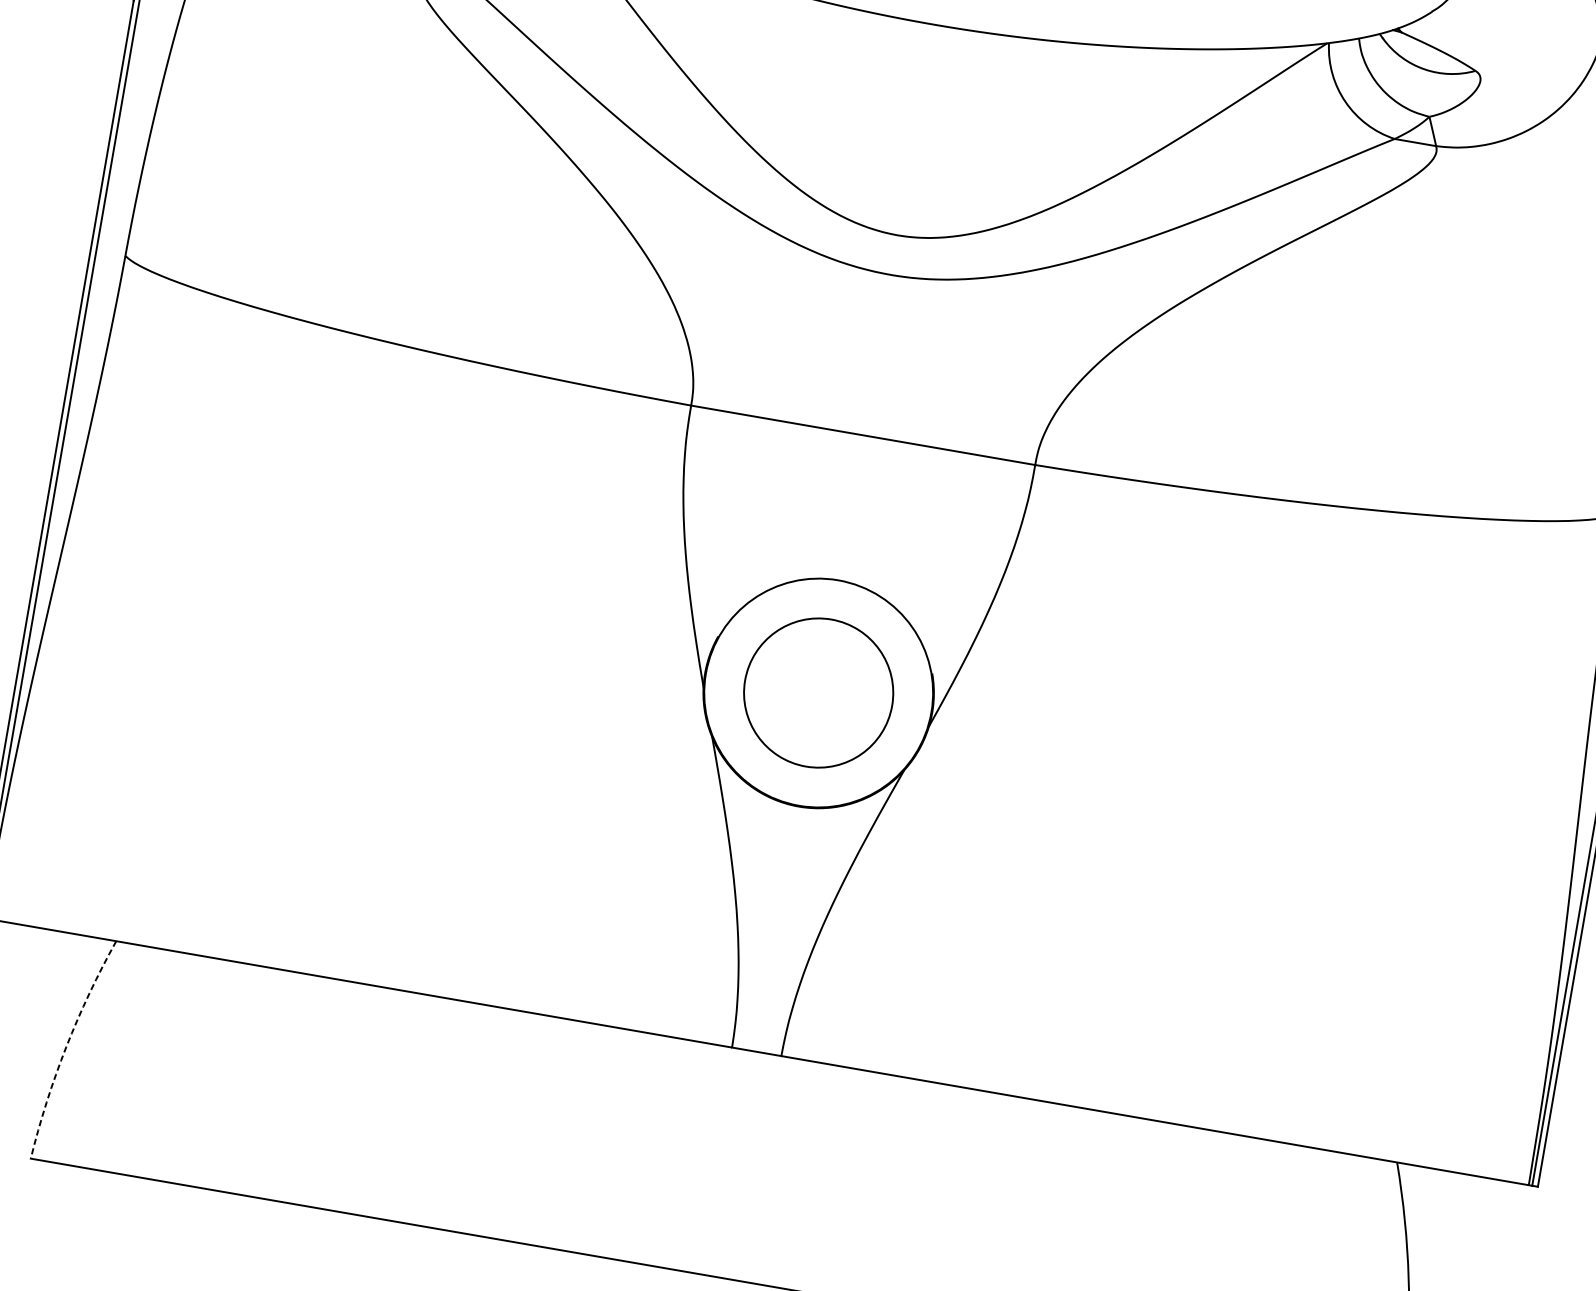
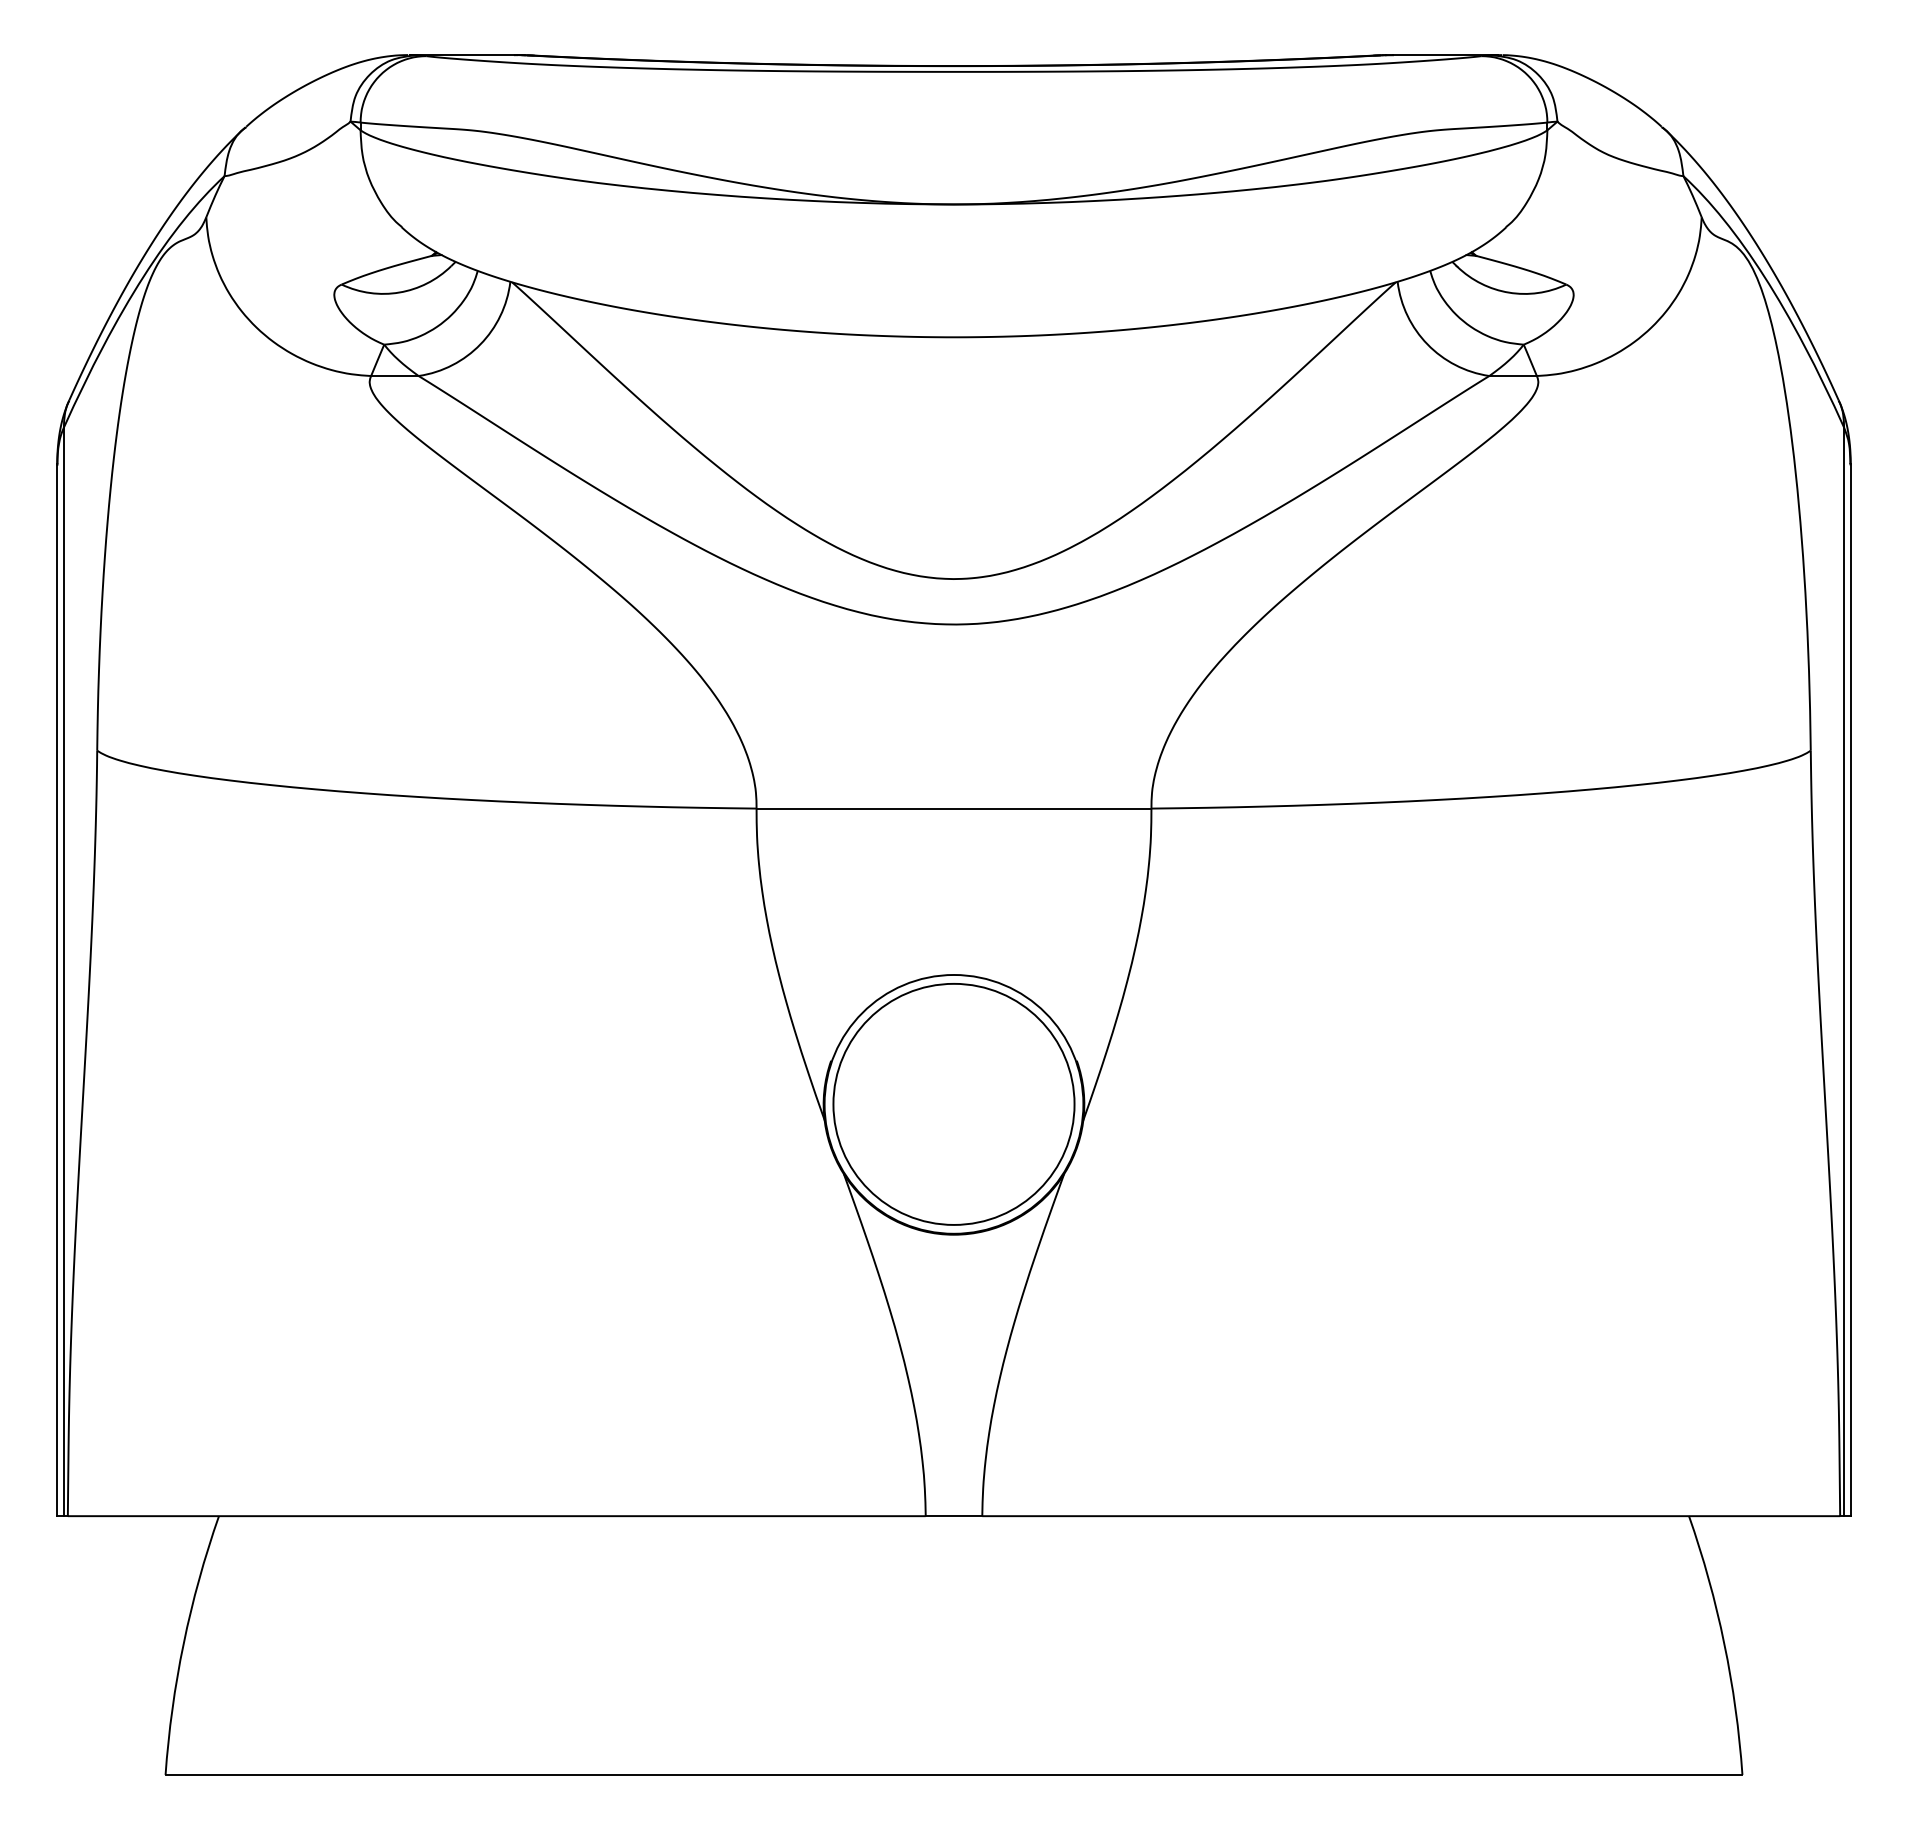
circle: (818, 692) -> (953, 1103), size x1.43
arc: (66, 1046) -> (183, 1643), dashed -> solid

